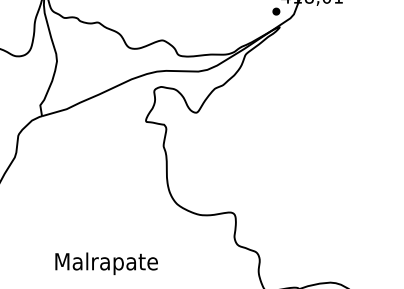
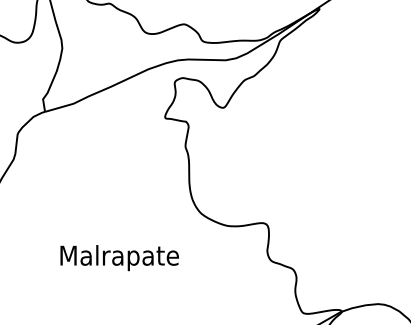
text: (106, 263) -> (119, 257), moved

